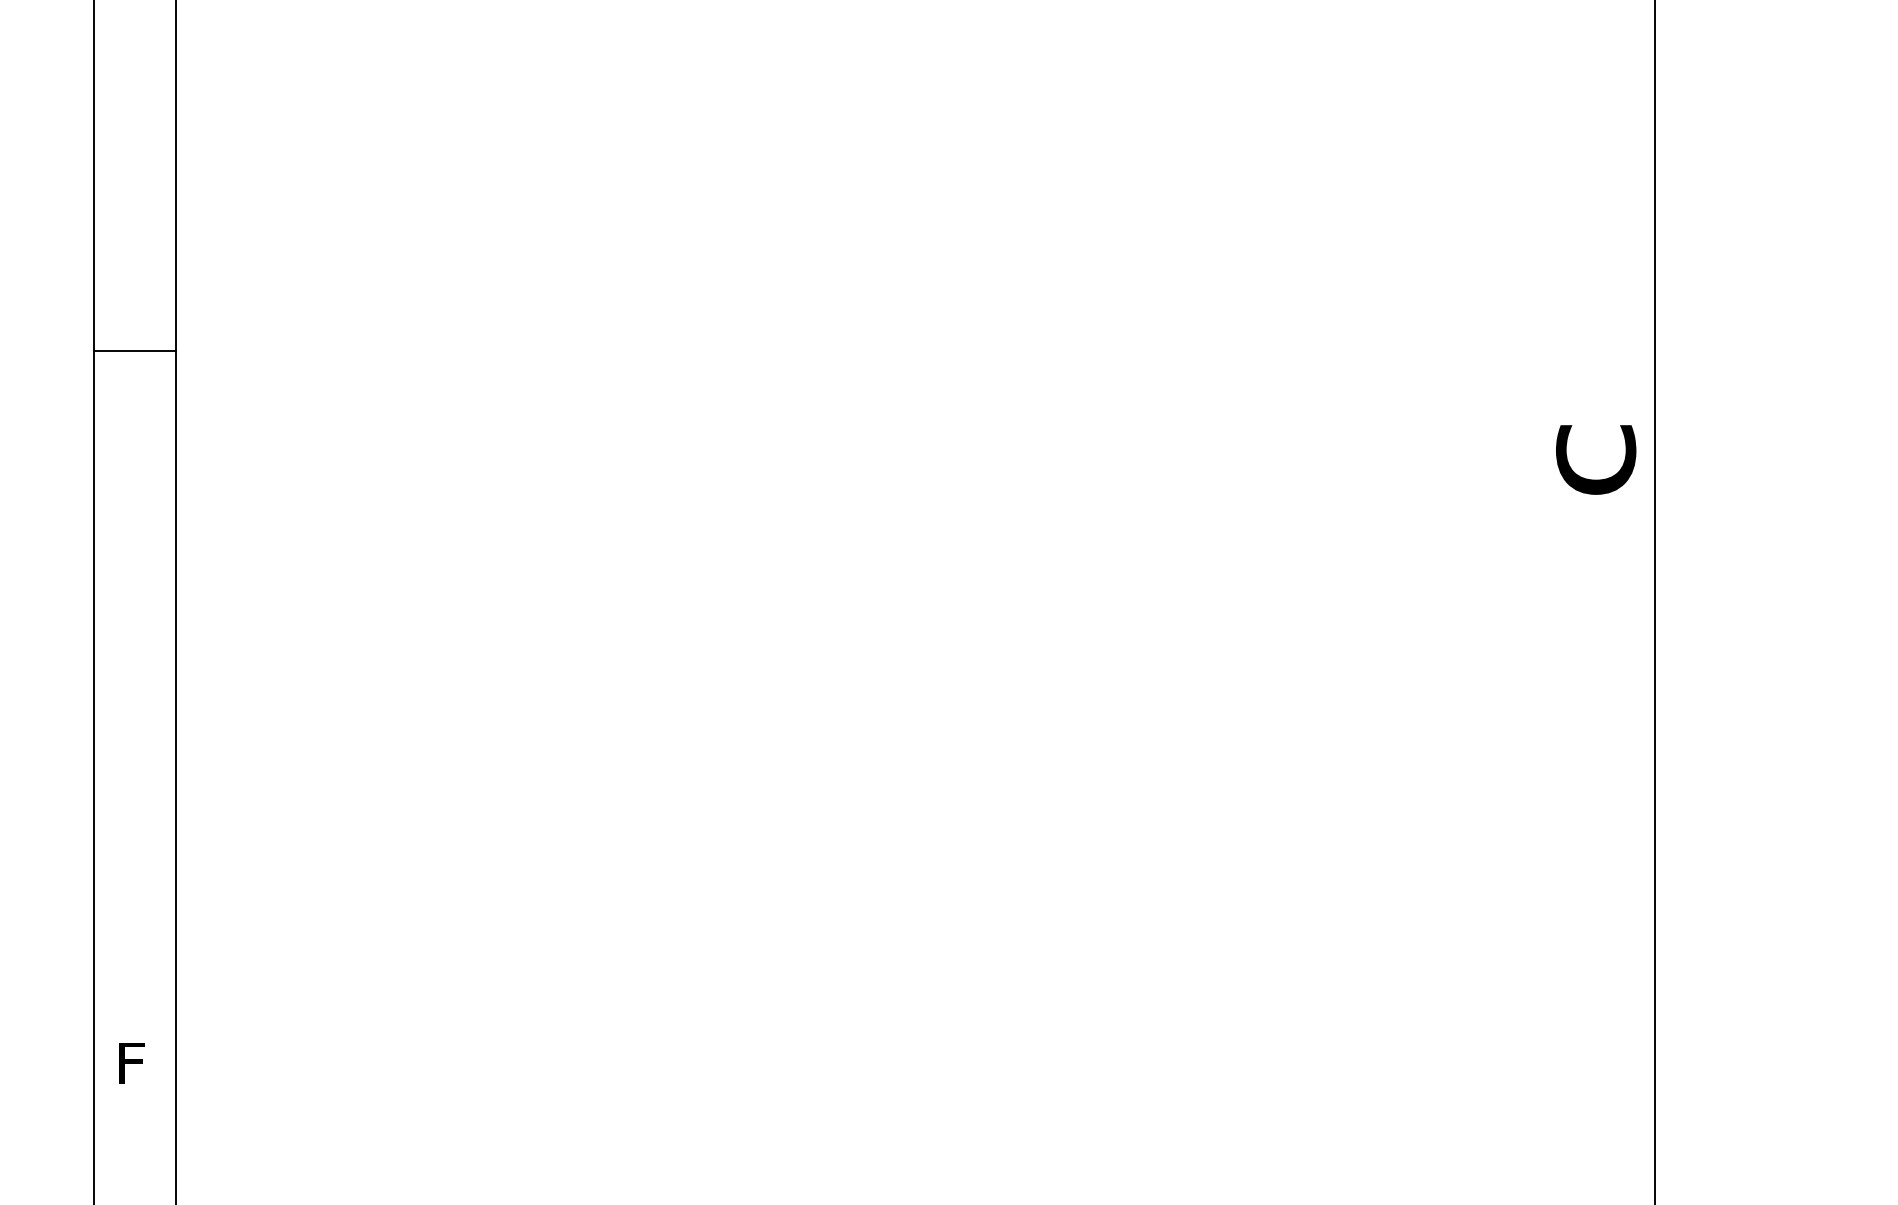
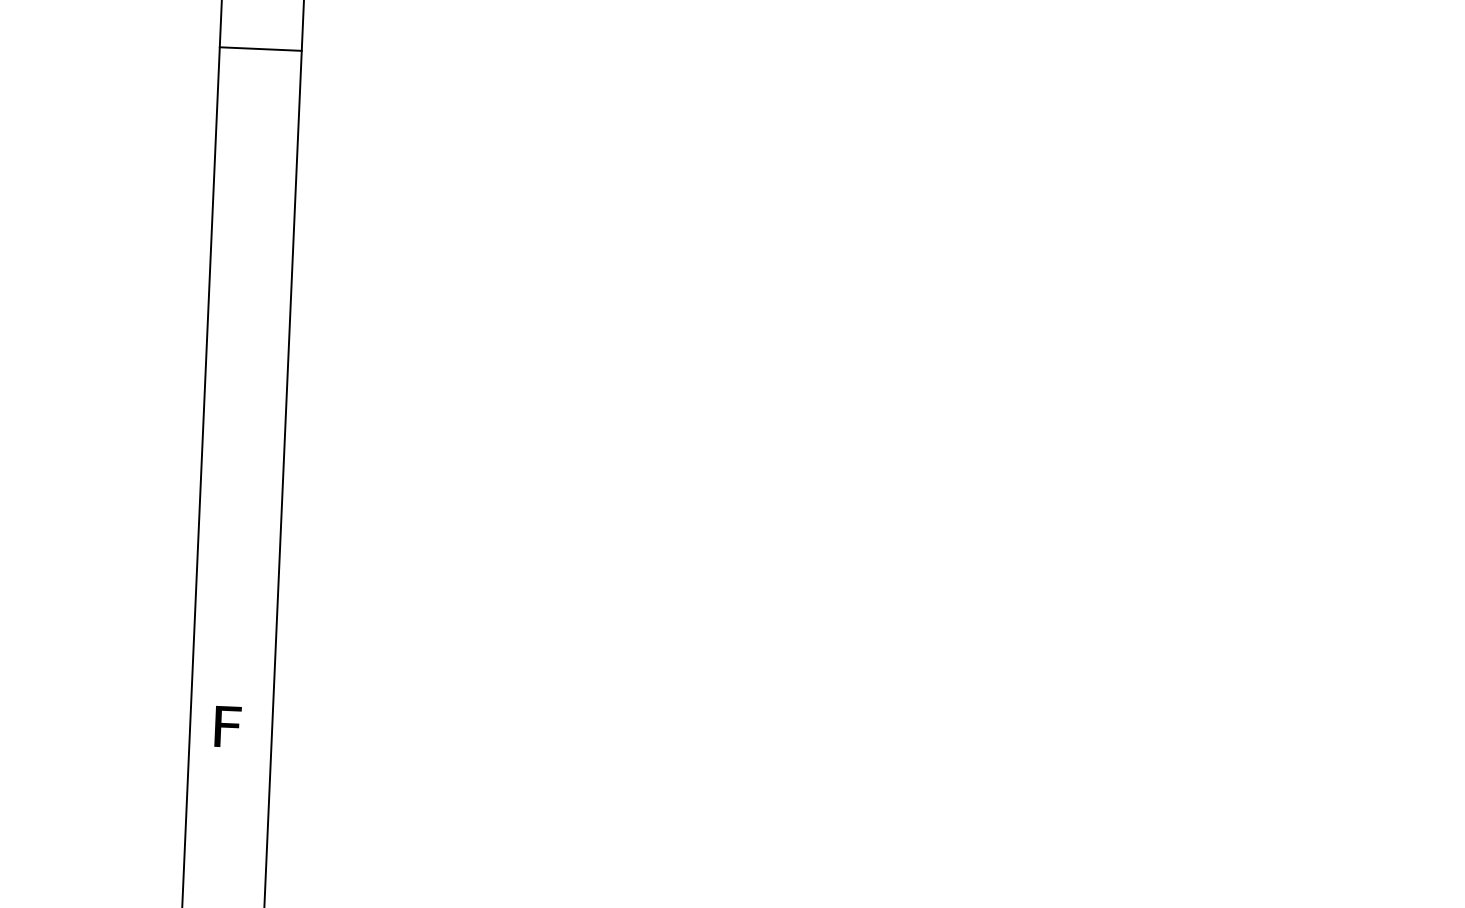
line: (134, 350) -> (260, 48), moved
text: (131, 1063) -> (227, 727), moved

